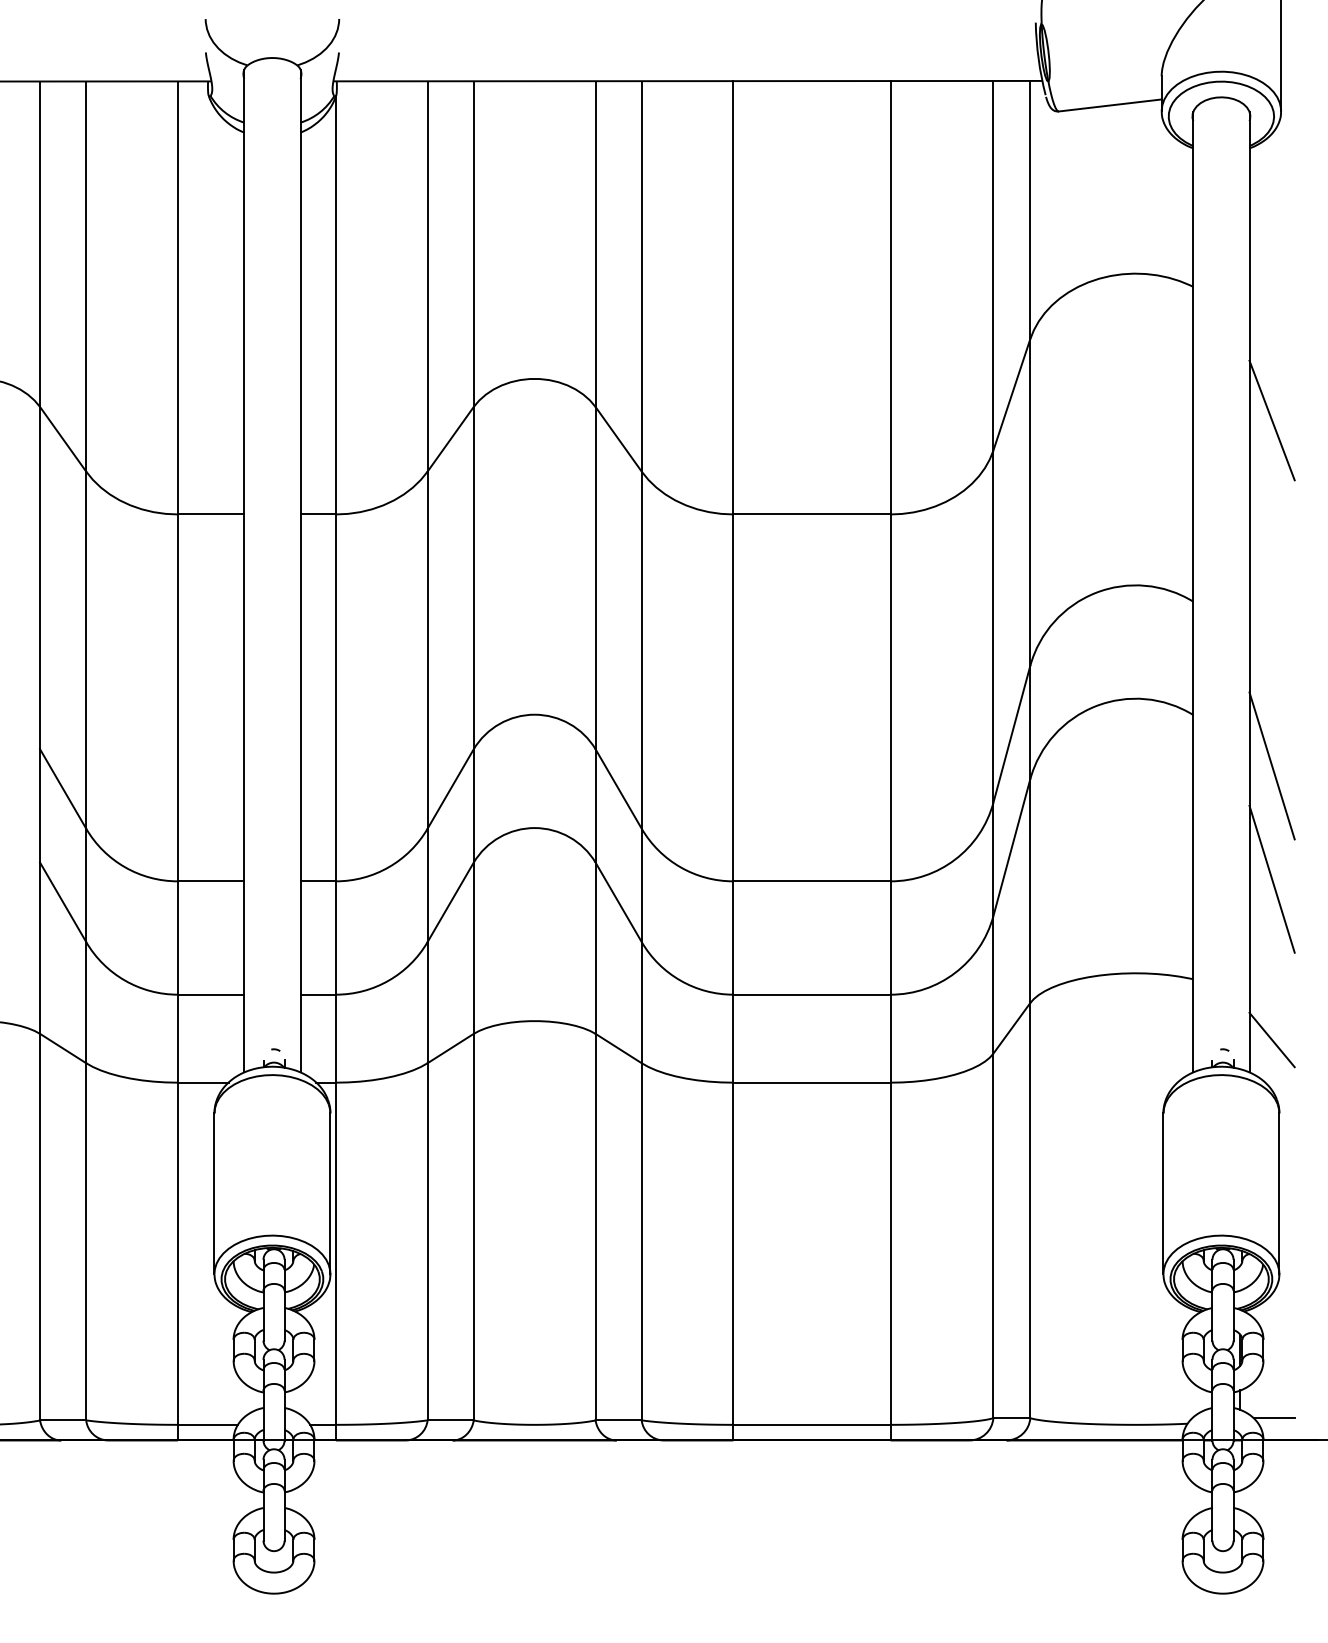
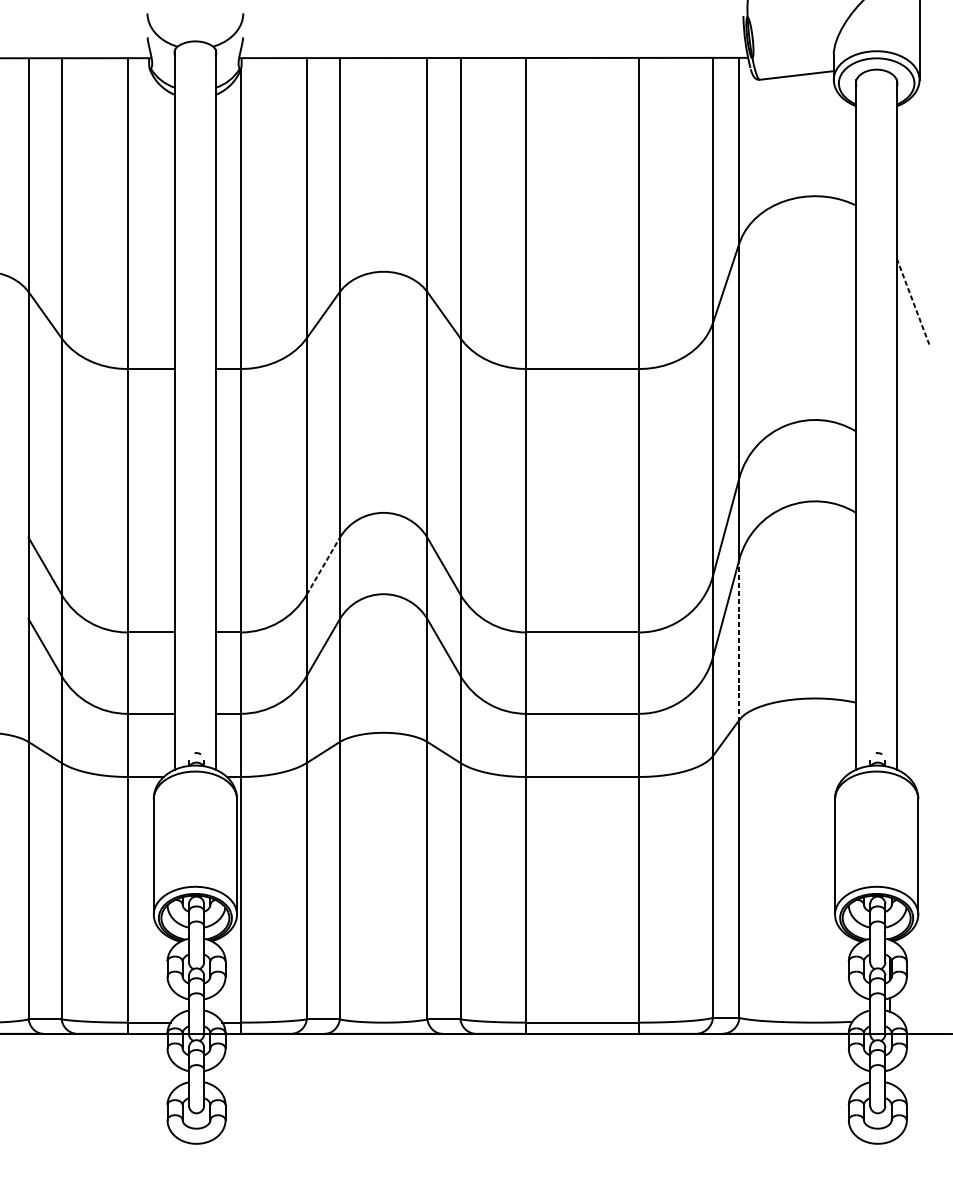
line: (1272, 420) -> (913, 301), solid -> dashed
line: (1271, 765) -> (912, 549), removed
line: (450, 788) -> (323, 565), solid -> dashed
line: (1271, 878) -> (912, 630), removed
line: (1030, 891) -> (739, 639), solid -> dashed
line: (1271, 1039) -> (912, 746), removed
line: (1273, 1418) -> (914, 1018), removed

